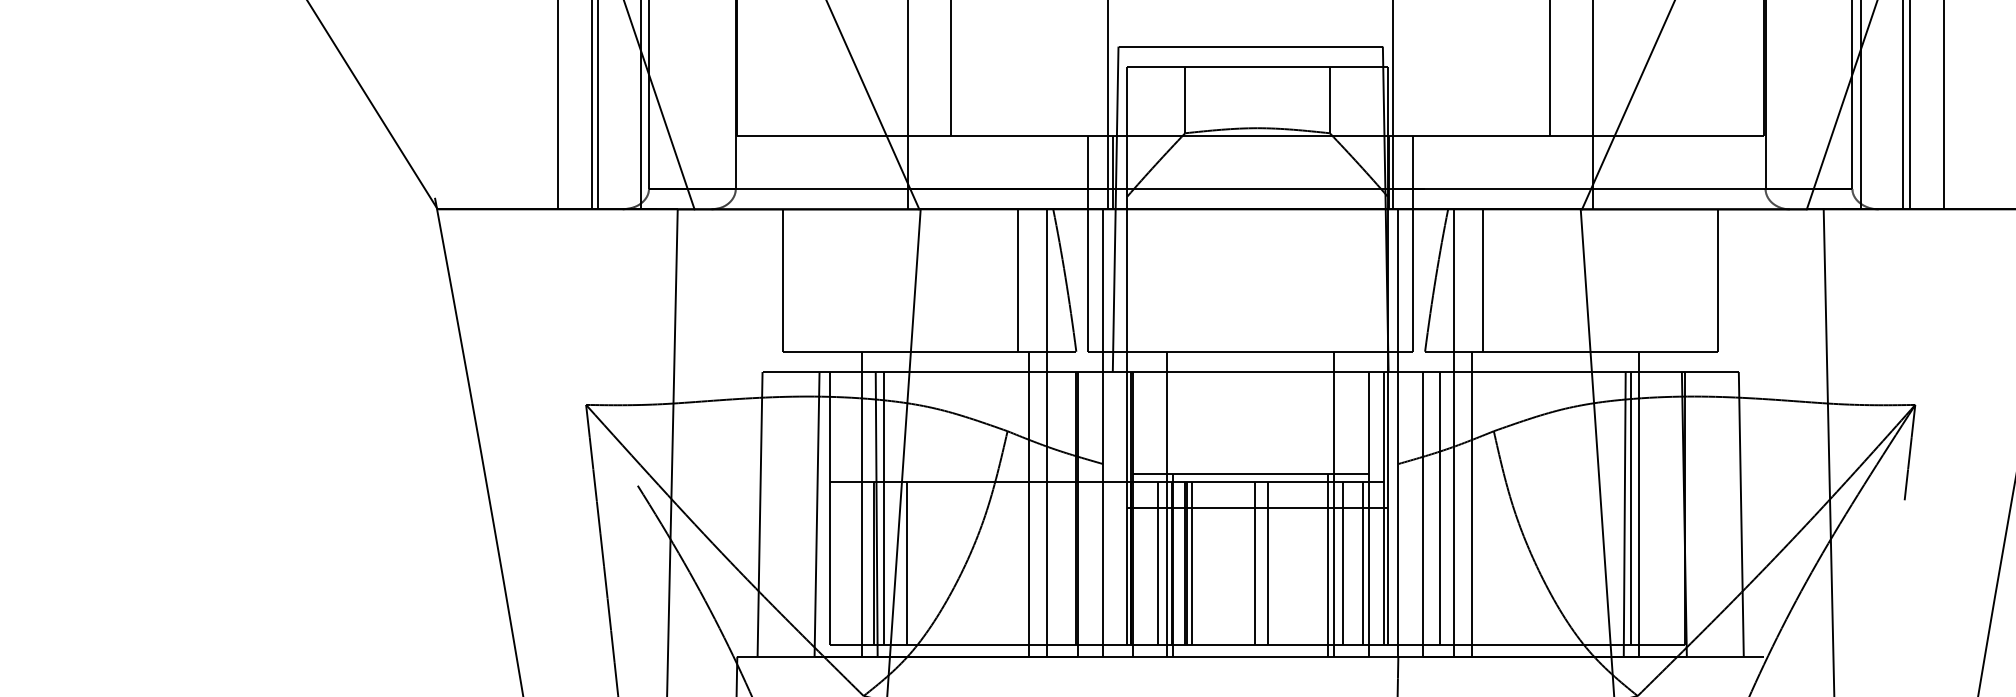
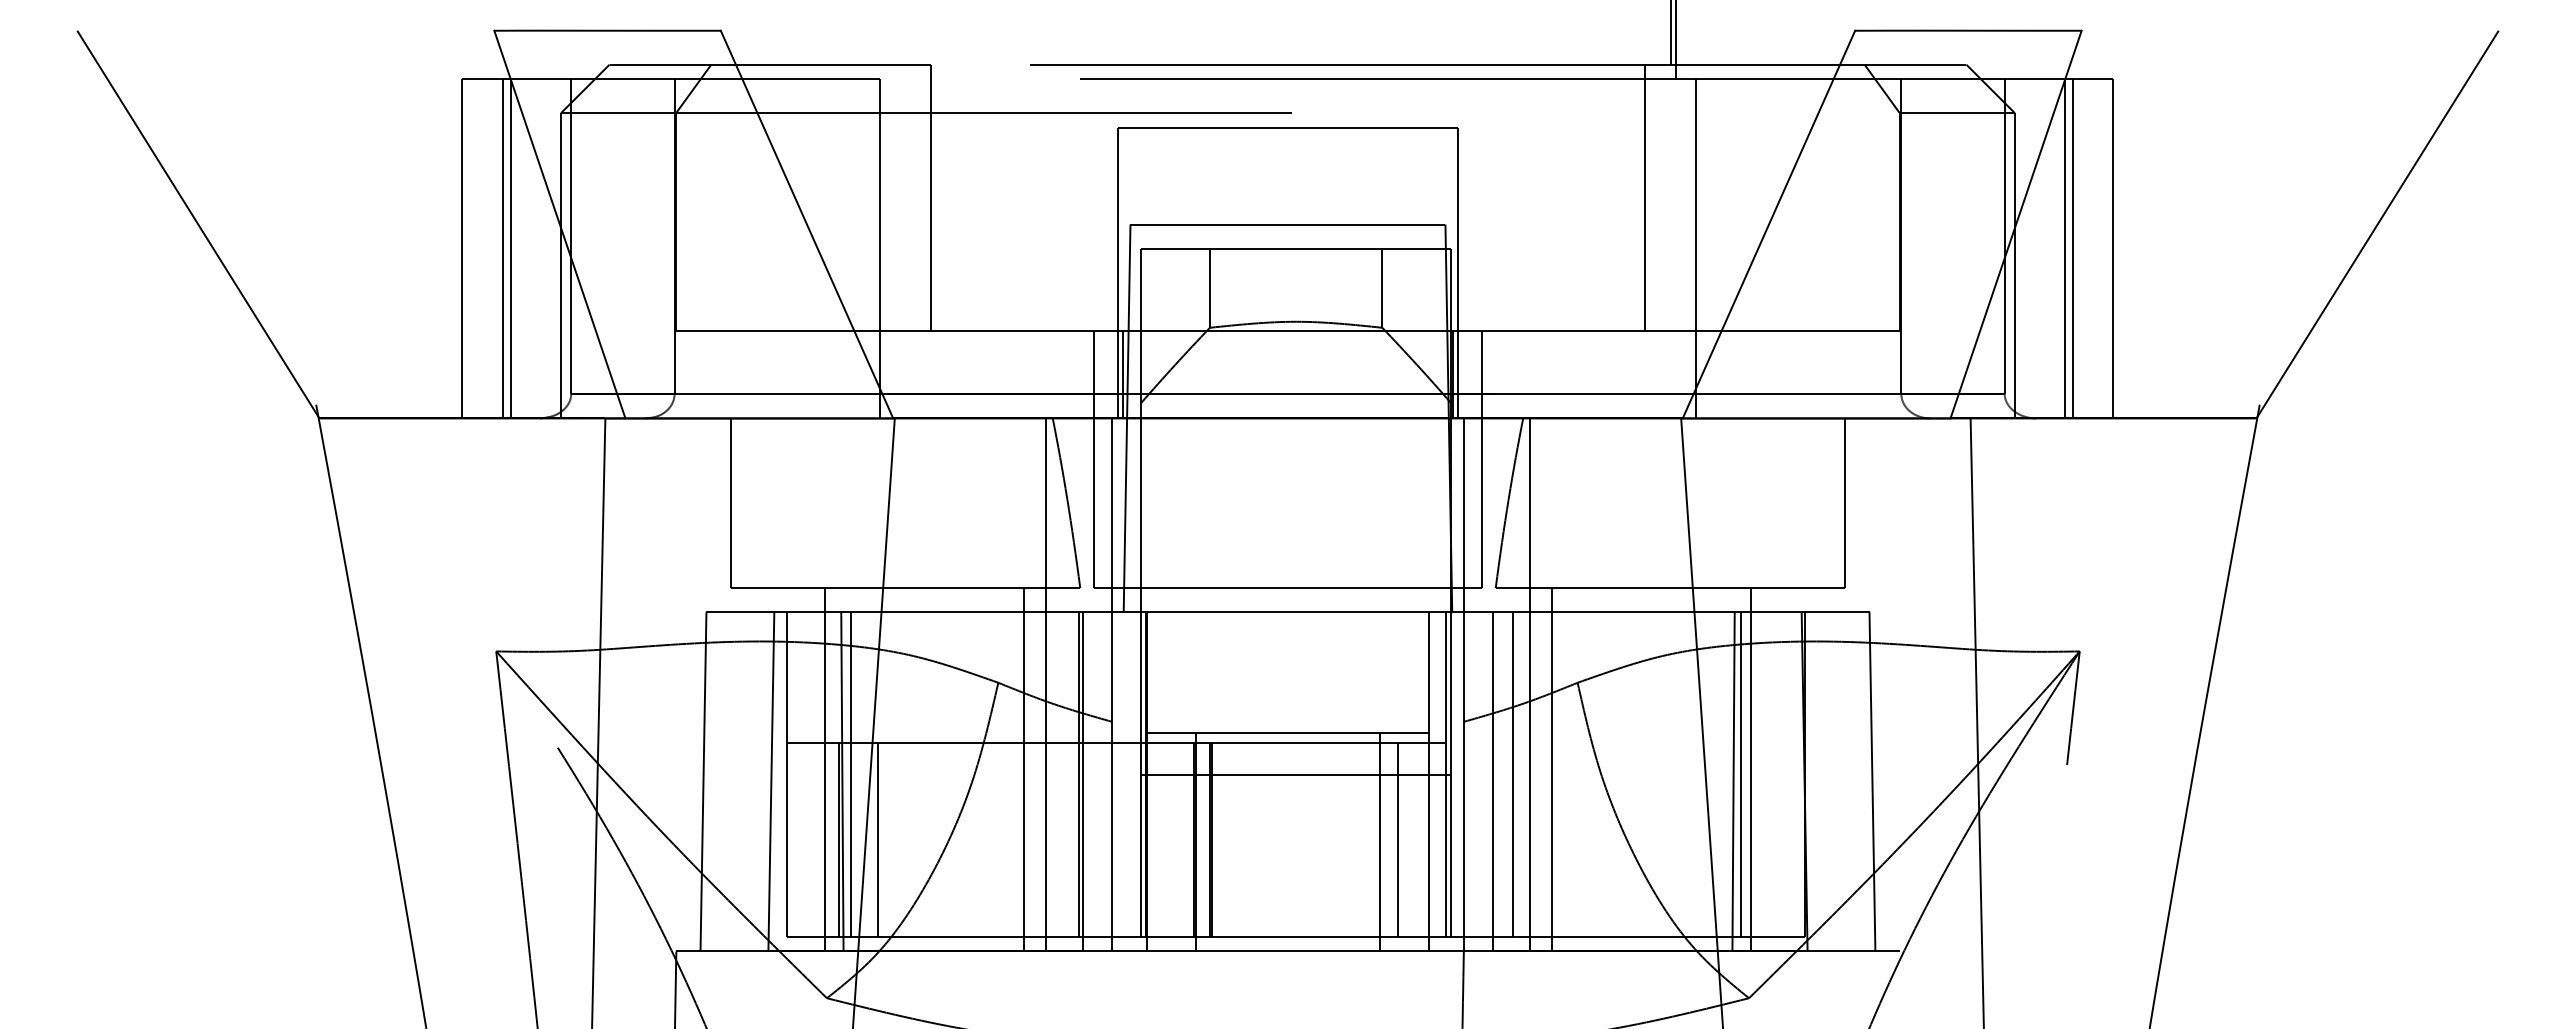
line: (1018, 280) -> (1011, 503), removed
line: (1482, 280) -> (1564, 503), removed
line: (1167, 504) -> (1188, 769), removed
line: (1334, 504) -> (1387, 769), removed
line: (1157, 562) -> (1177, 839), removed
line: (1192, 562) -> (1218, 839), removed
line: (1254, 562) -> (1292, 839), removed
line: (1267, 562) -> (1308, 839), removed
line: (1363, 562) -> (1422, 839), removed

